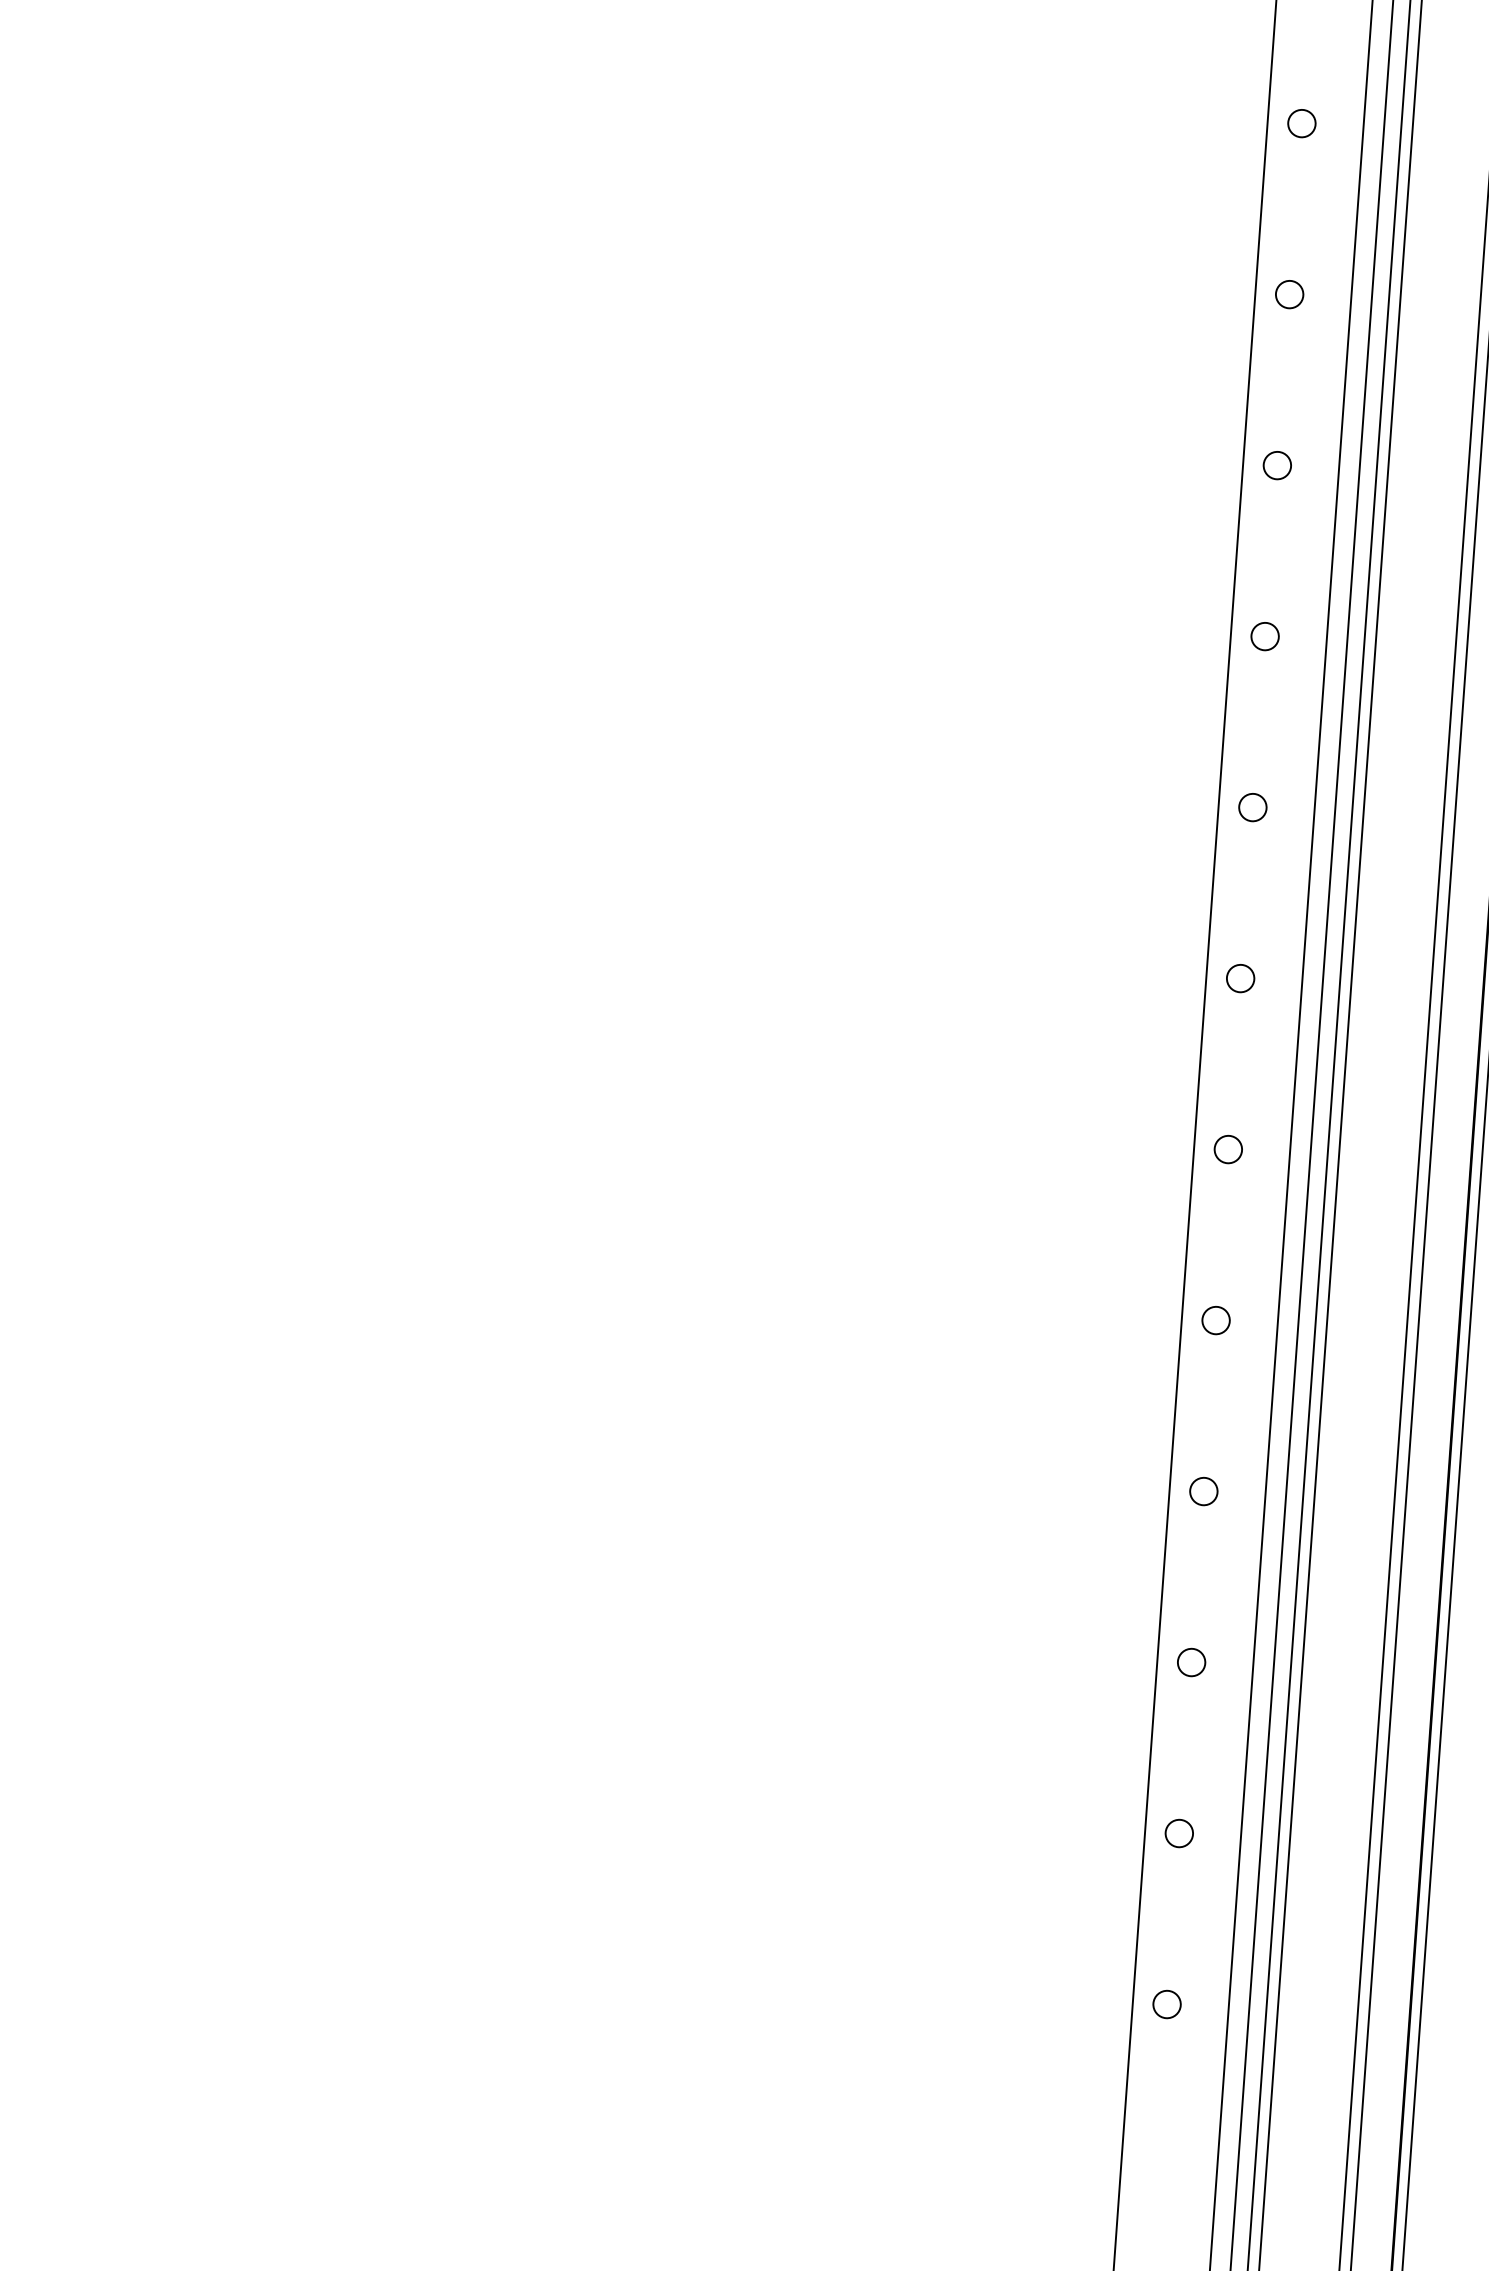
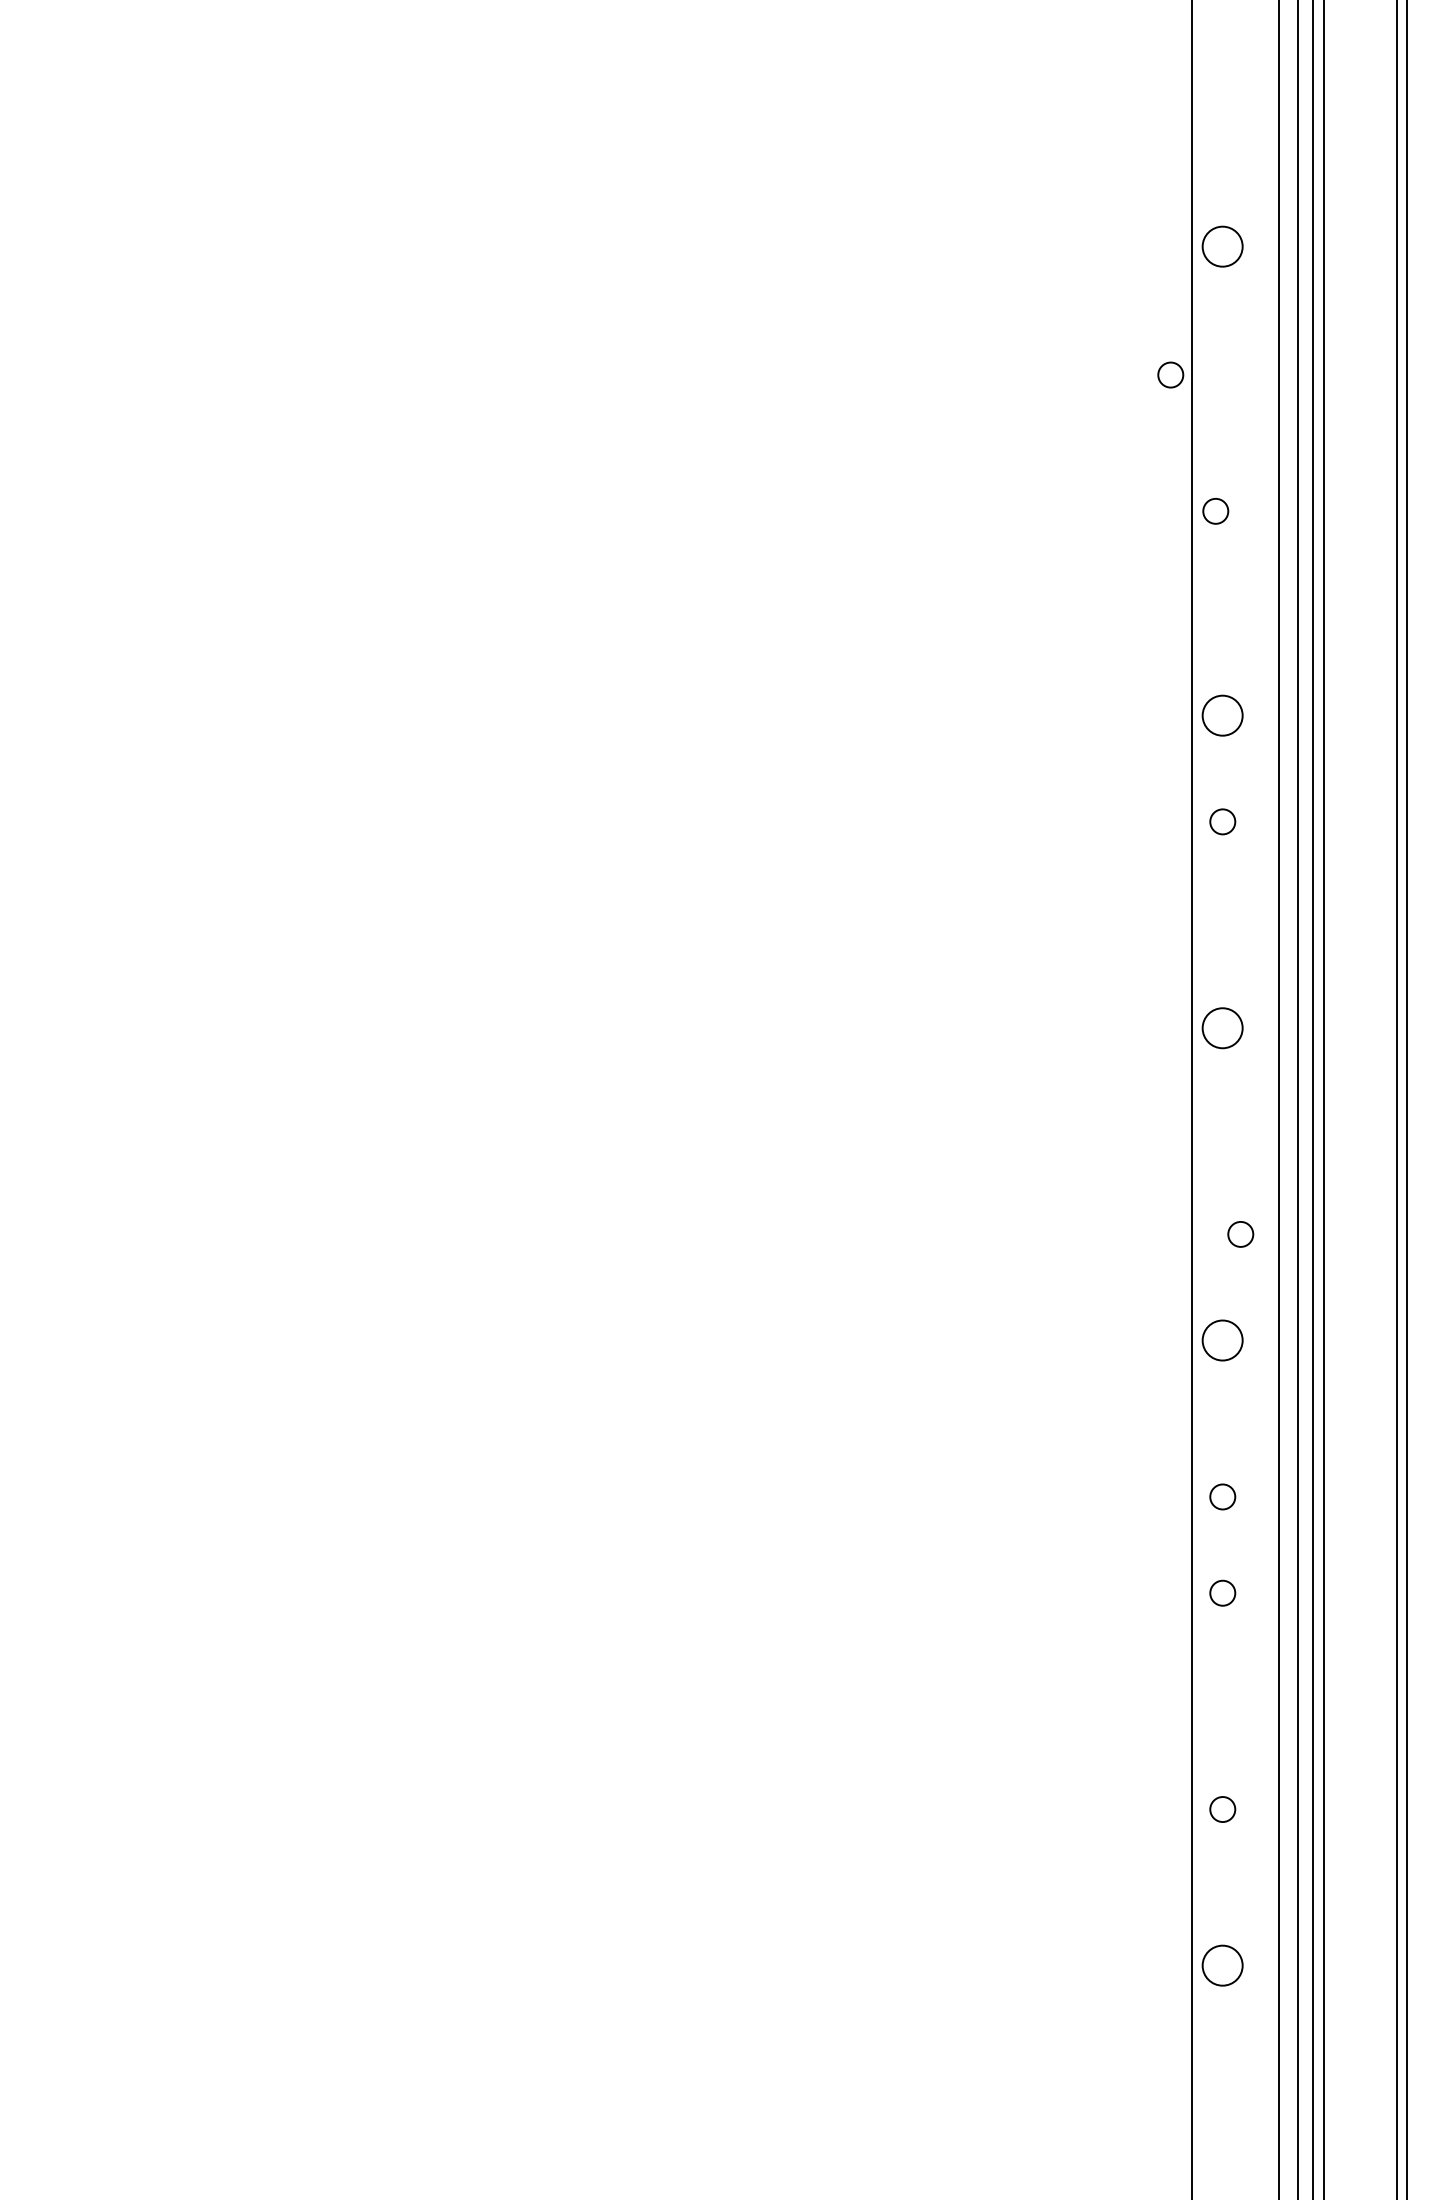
circle: (1301, 123) -> (1222, 246), size x1.6
circle: (1289, 293) -> (1170, 374), moved
circle: (1277, 465) -> (1215, 511), moved
circle: (1264, 636) -> (1222, 715), size x1.6
circle: (1252, 807) -> (1222, 821), moved
circle: (1240, 977) -> (1222, 1027), size x1.6
circle: (1228, 1149) -> (1240, 1234), moved
circle: (1215, 1320) -> (1222, 1340), size x1.6
circle: (1191, 1661) -> (1222, 1592), moved
circle: (1166, 2004) -> (1222, 1965), size x1.6

